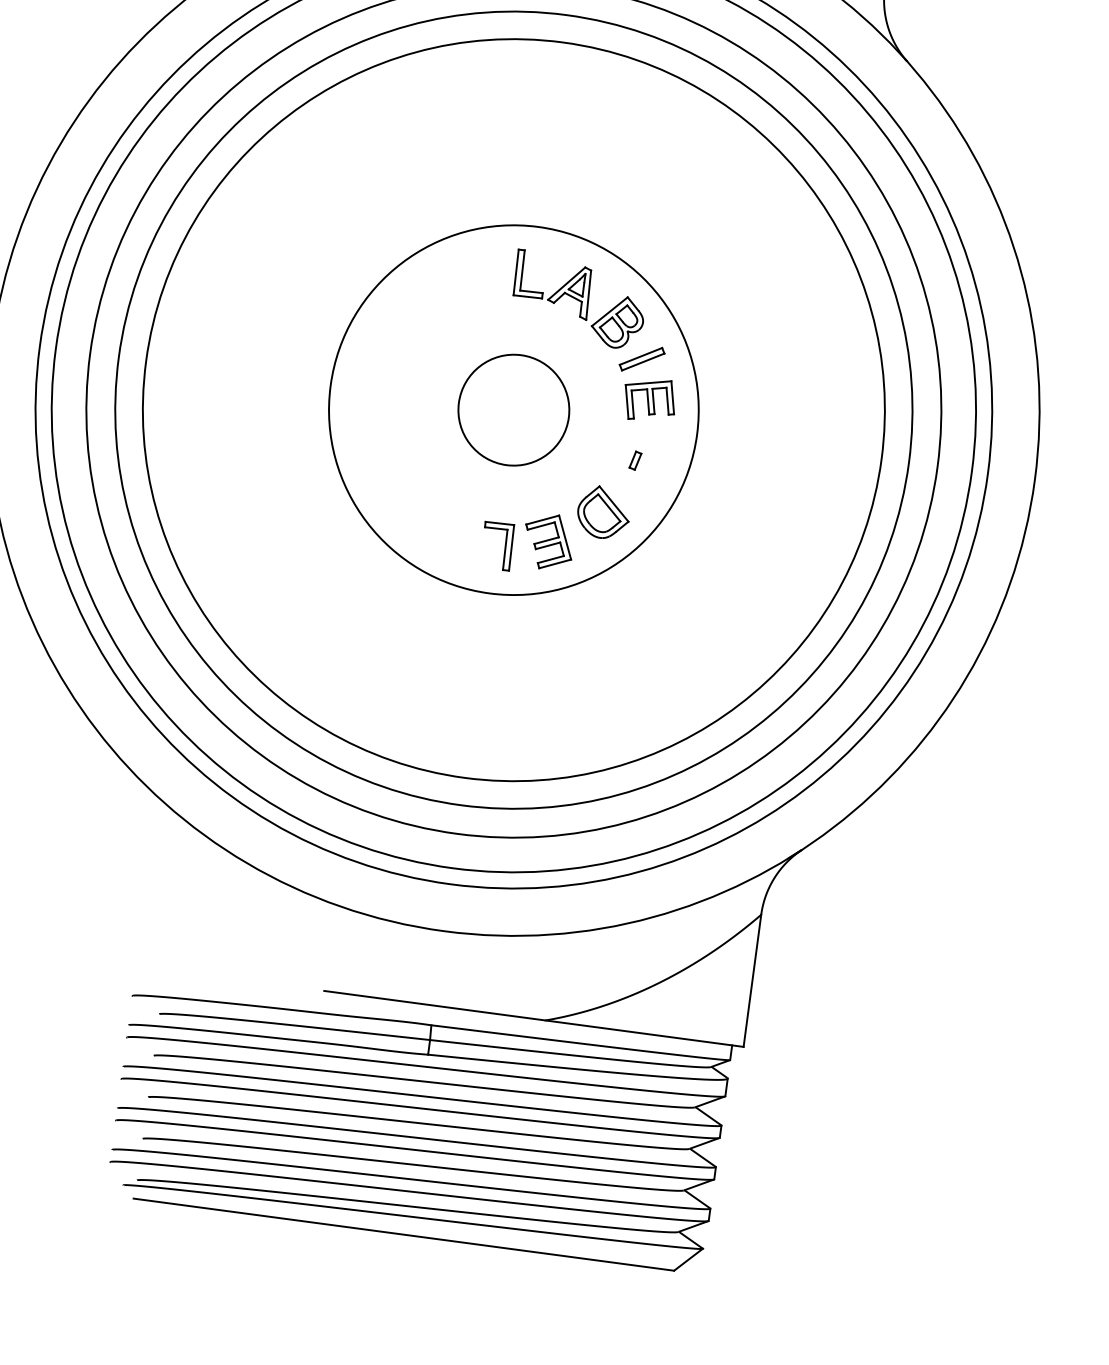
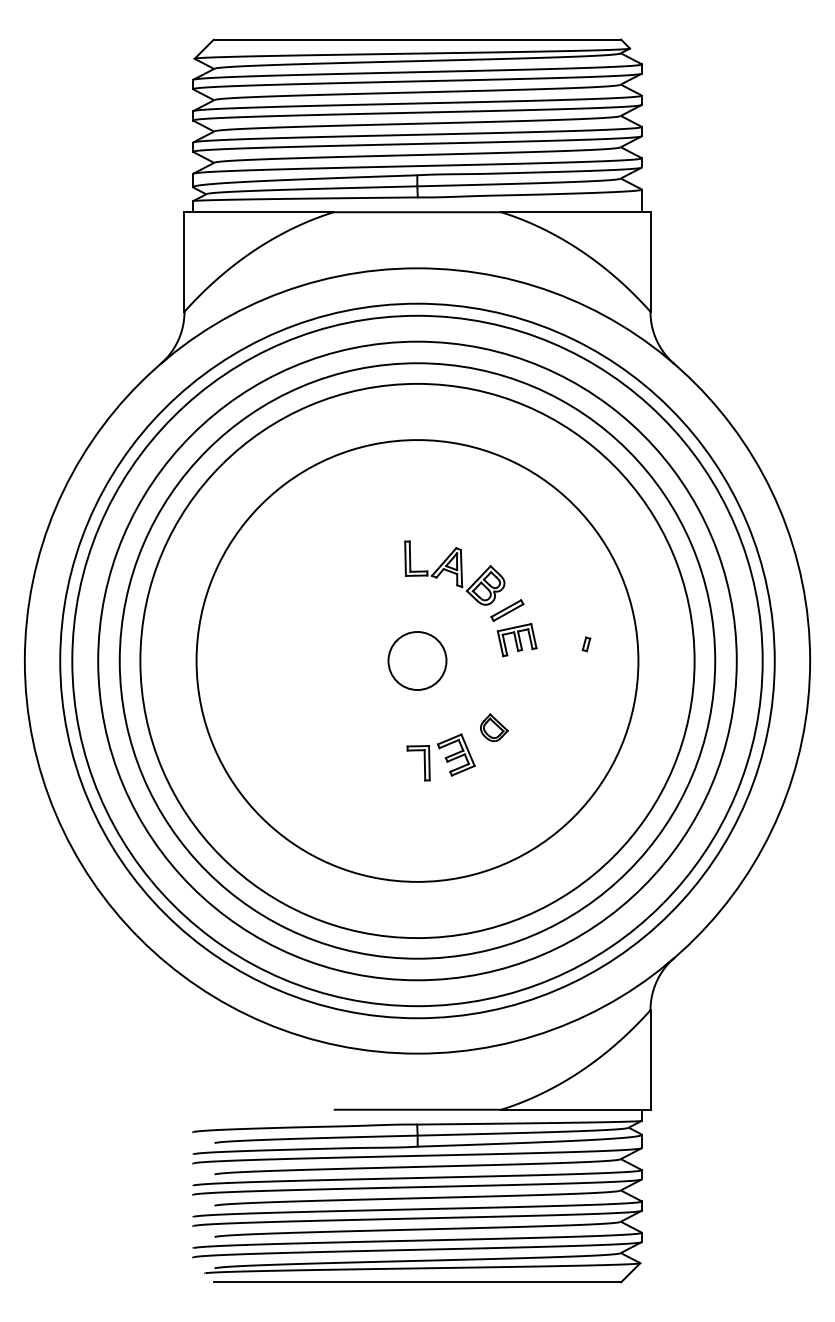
circle: (513, 409) -> (417, 660), size x0.7
circle: (513, 409) -> (417, 660), size x1.6
part: (635, 460) -> (586, 644), moved
part: (604, 512) -> (494, 727), size x0.7

